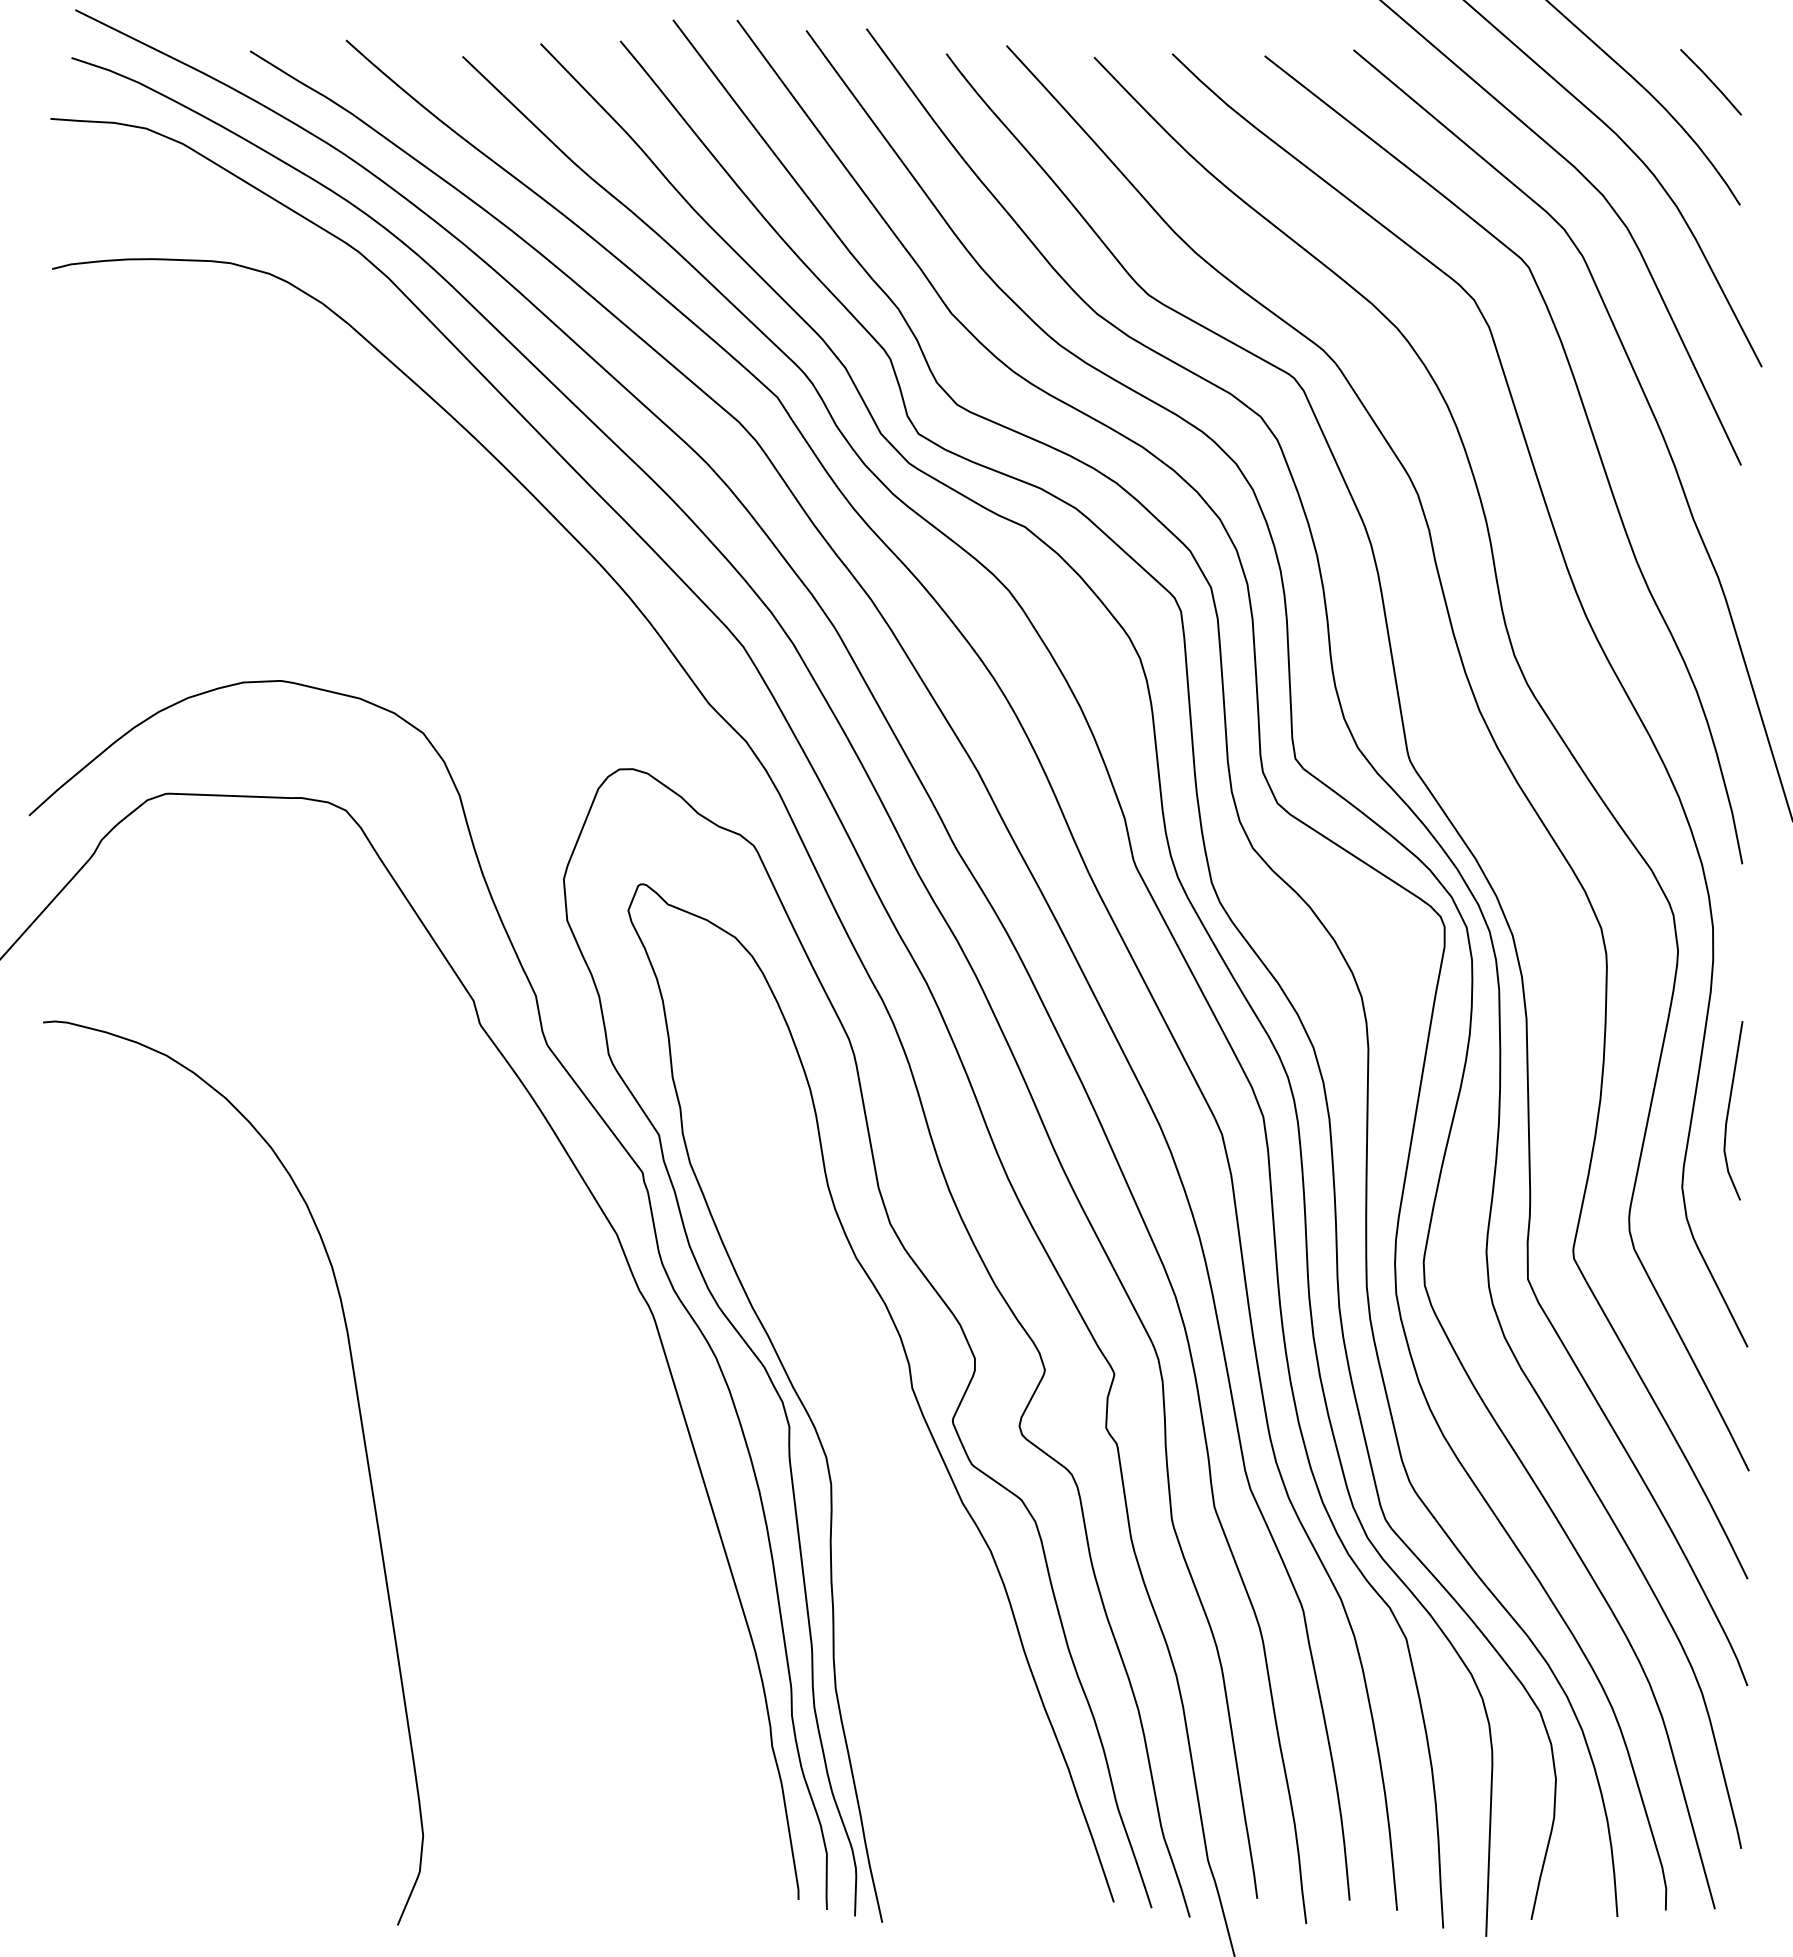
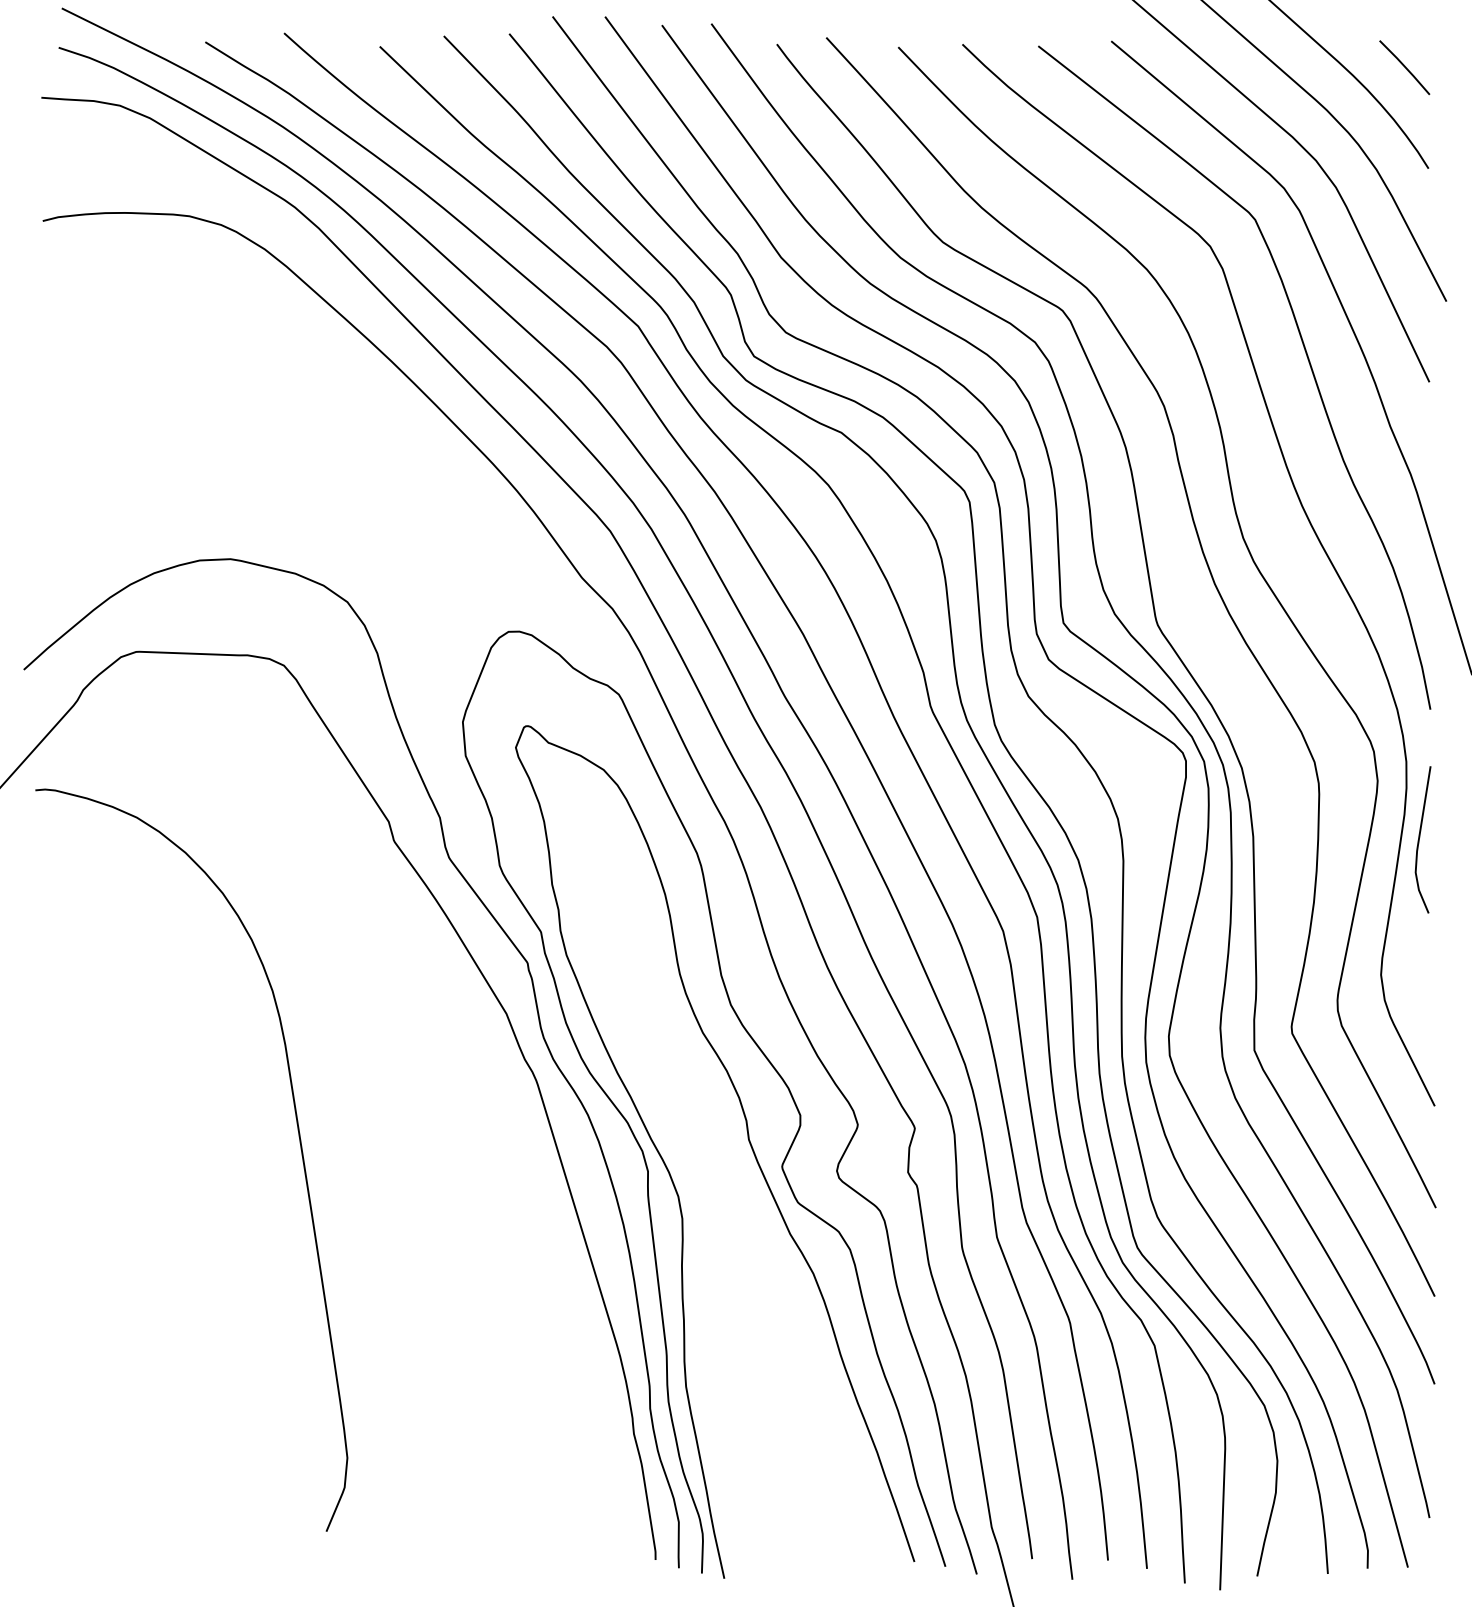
curve: (1729, 1110) -> (1419, 839), moved
curve: (364, 1448) -> (299, 1140), moved

